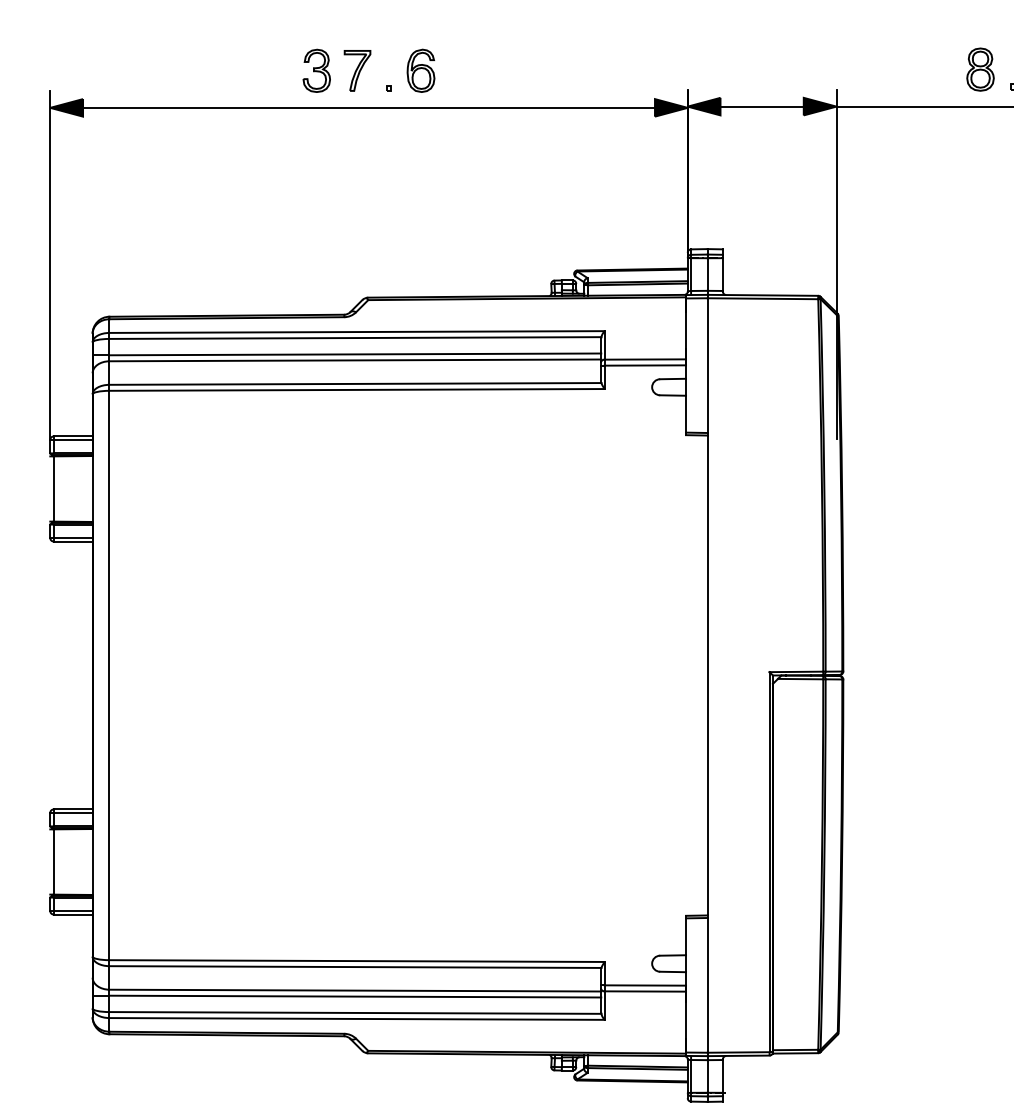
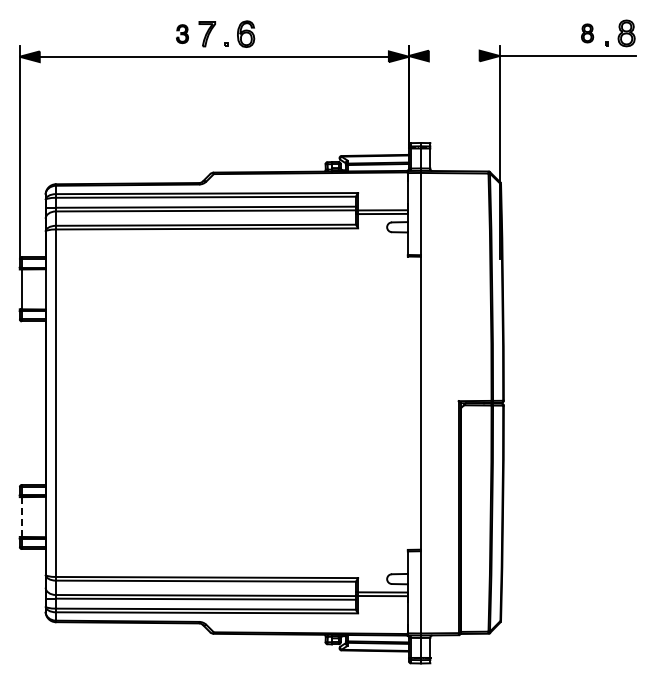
part: (316, 69) -> (182, 33), size x0.7
part: (980, 69) -> (587, 33), size x0.7
line: (760, 107) -> (453, 56), removed
line: (53, 862) -> (21, 517), solid -> dashed

